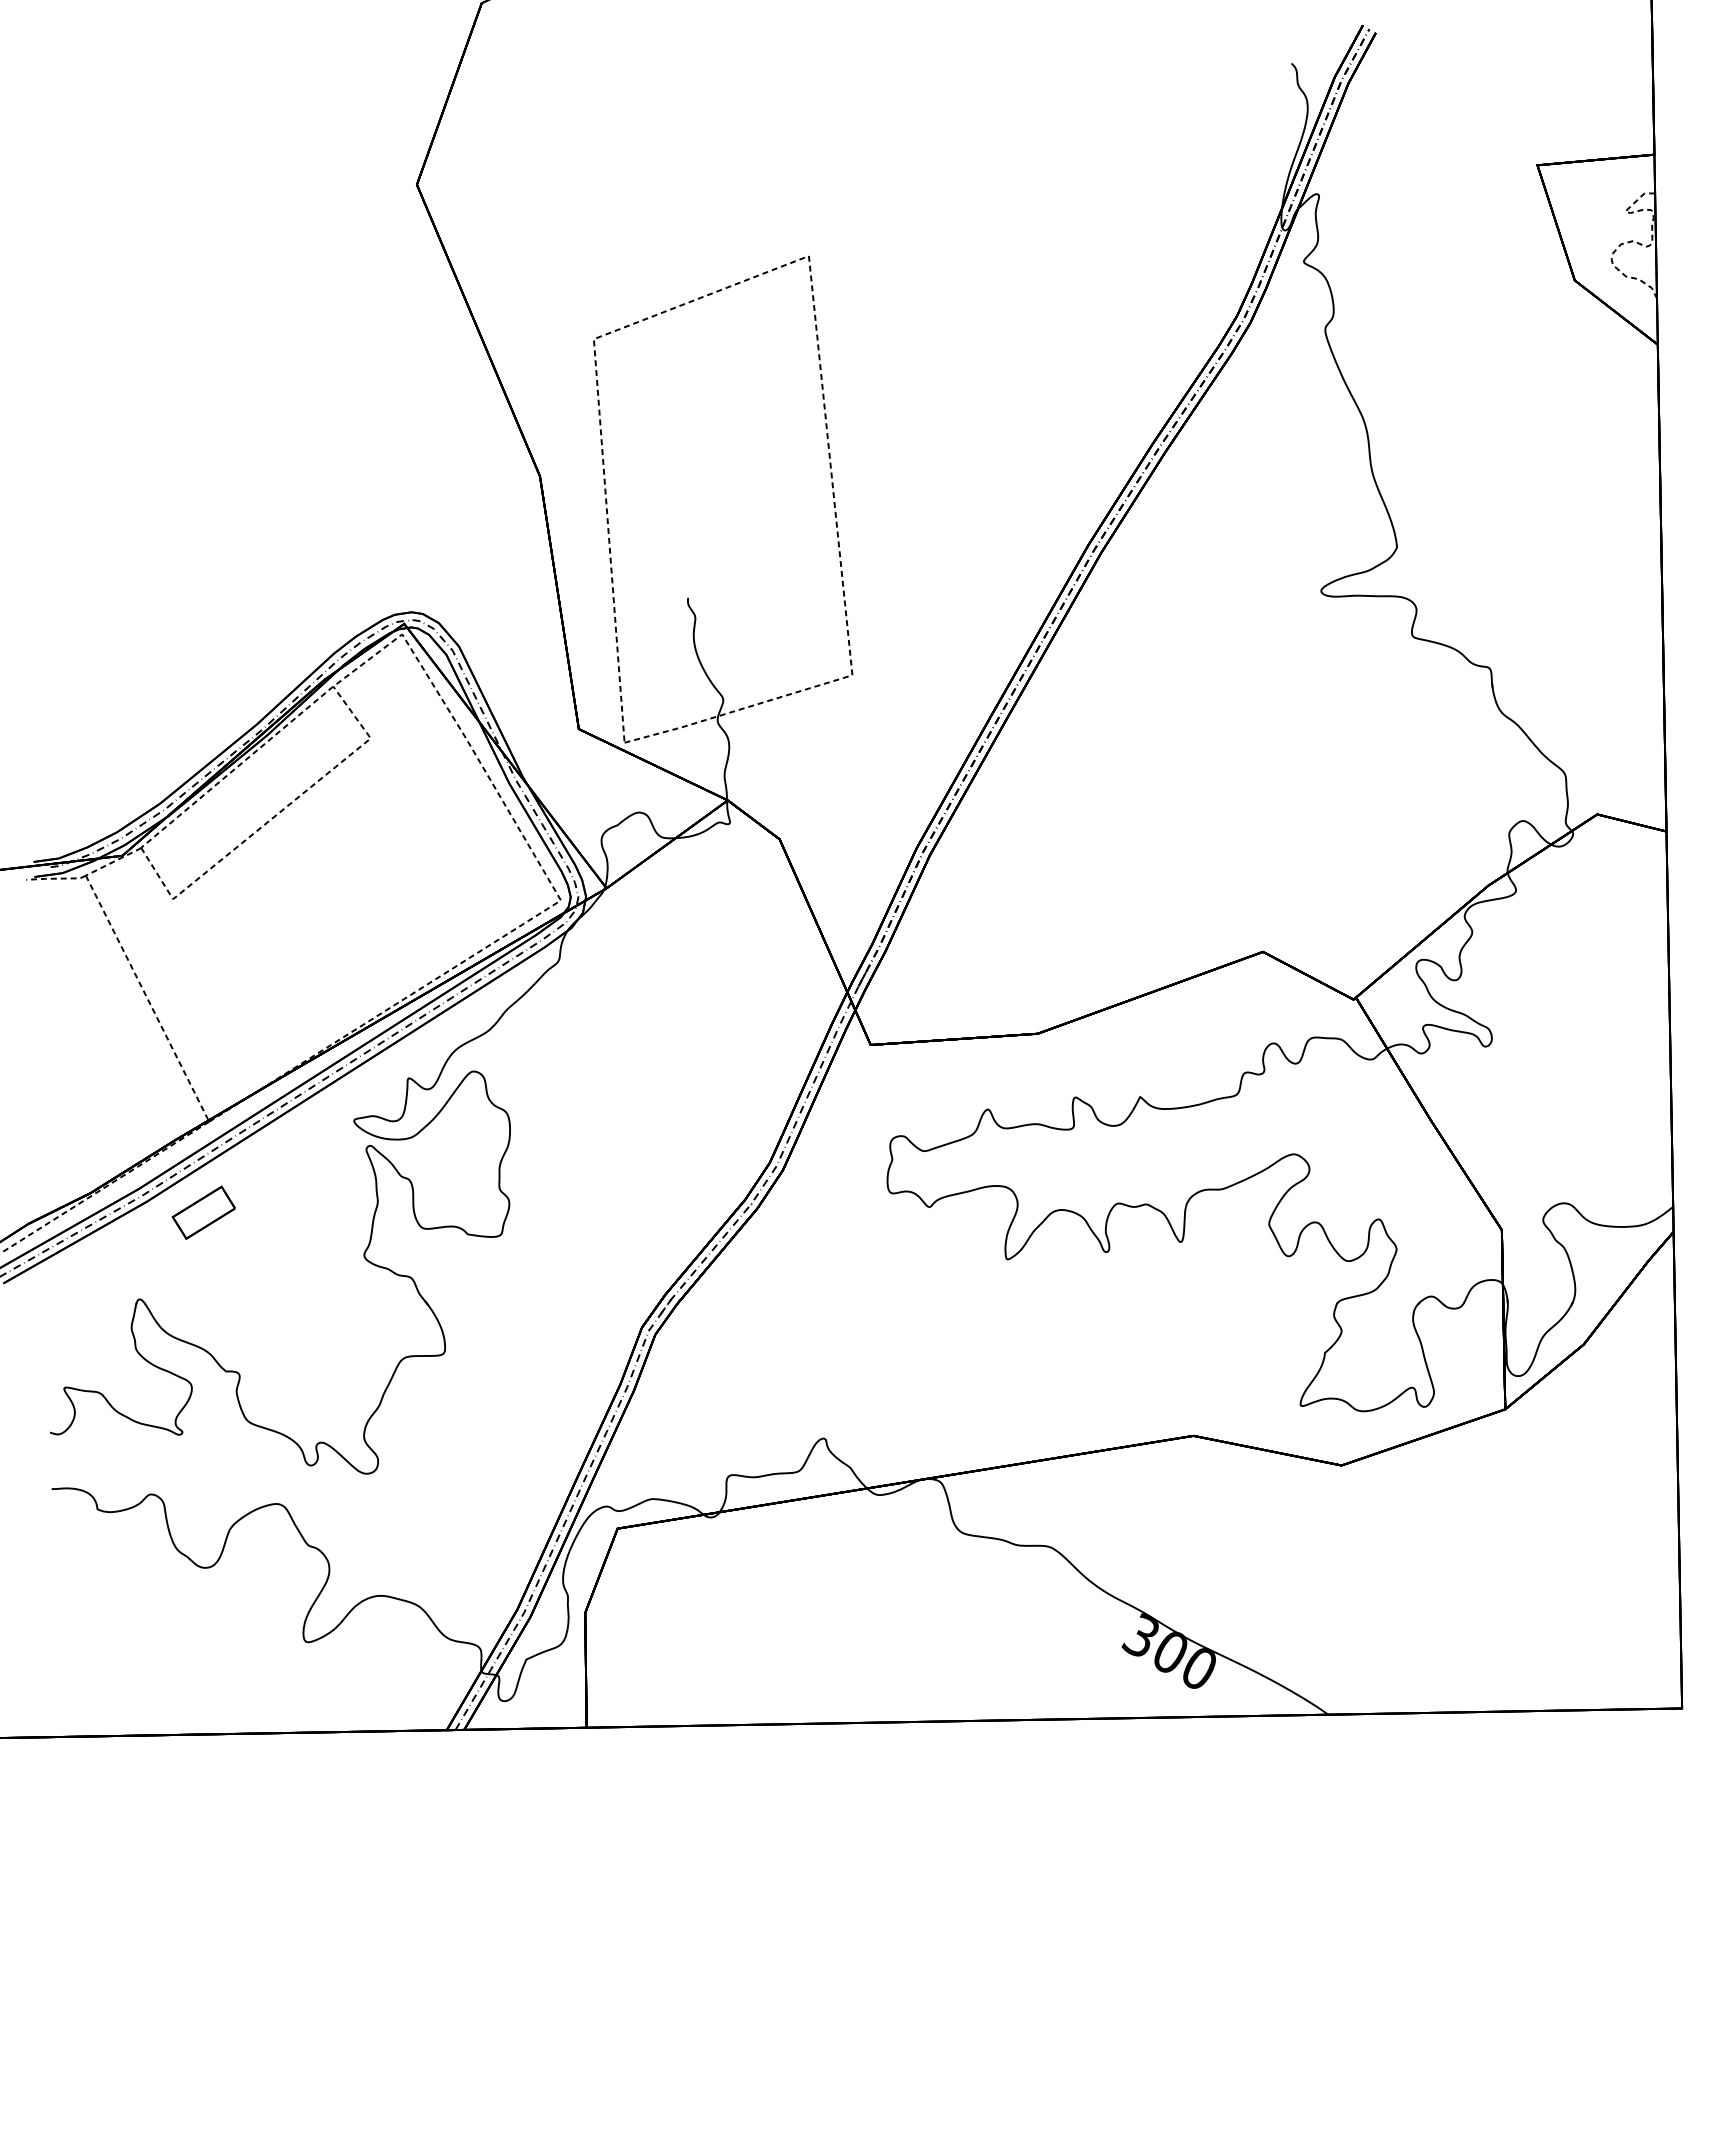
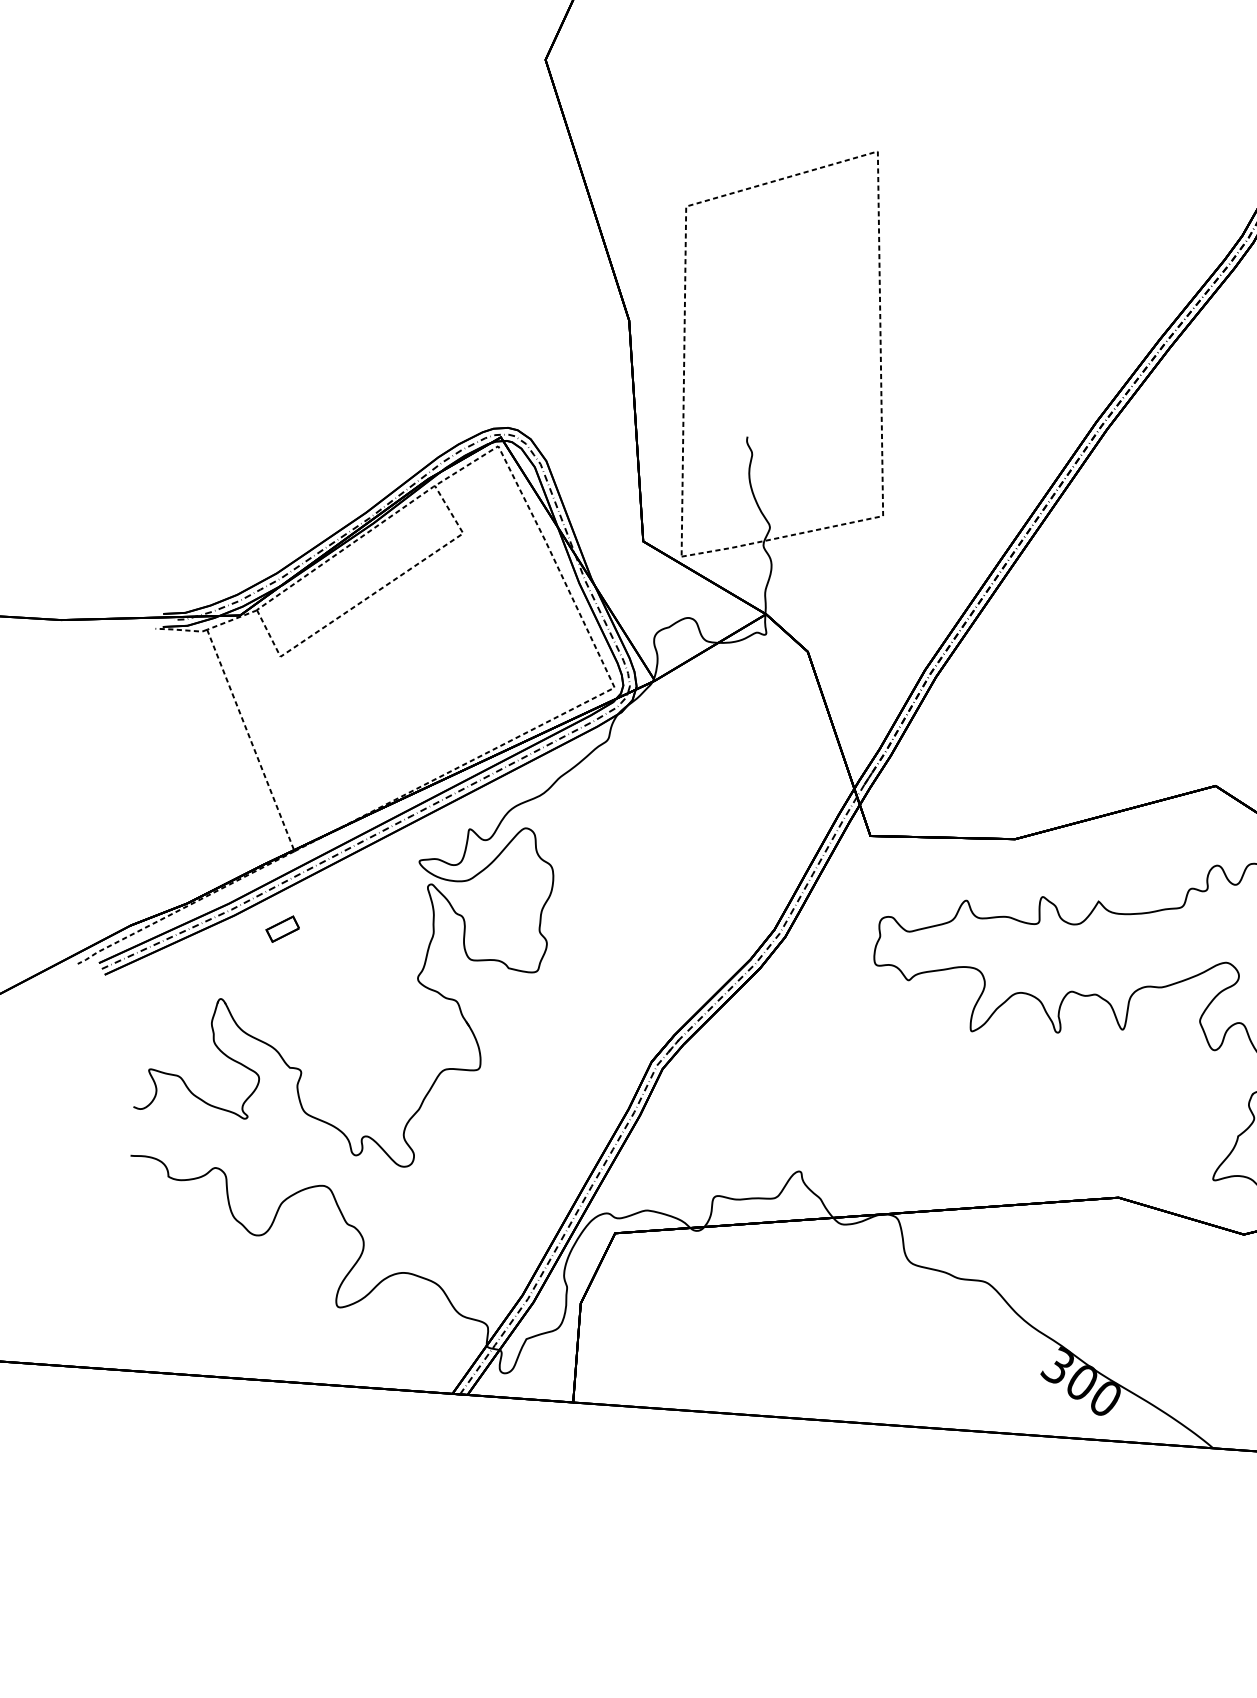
part: (203, 1212) -> (282, 929), size x0.6

